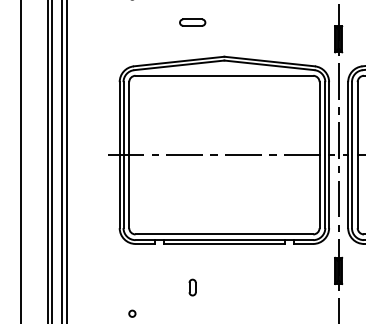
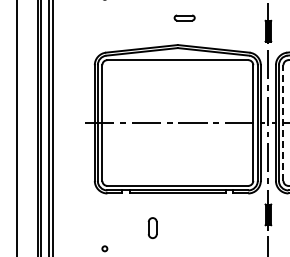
part: (192, 21) -> (184, 17), moved
line: (357, 155) -> (283, 123), solid -> dashed
part: (192, 286) -> (152, 227), size x1.6

